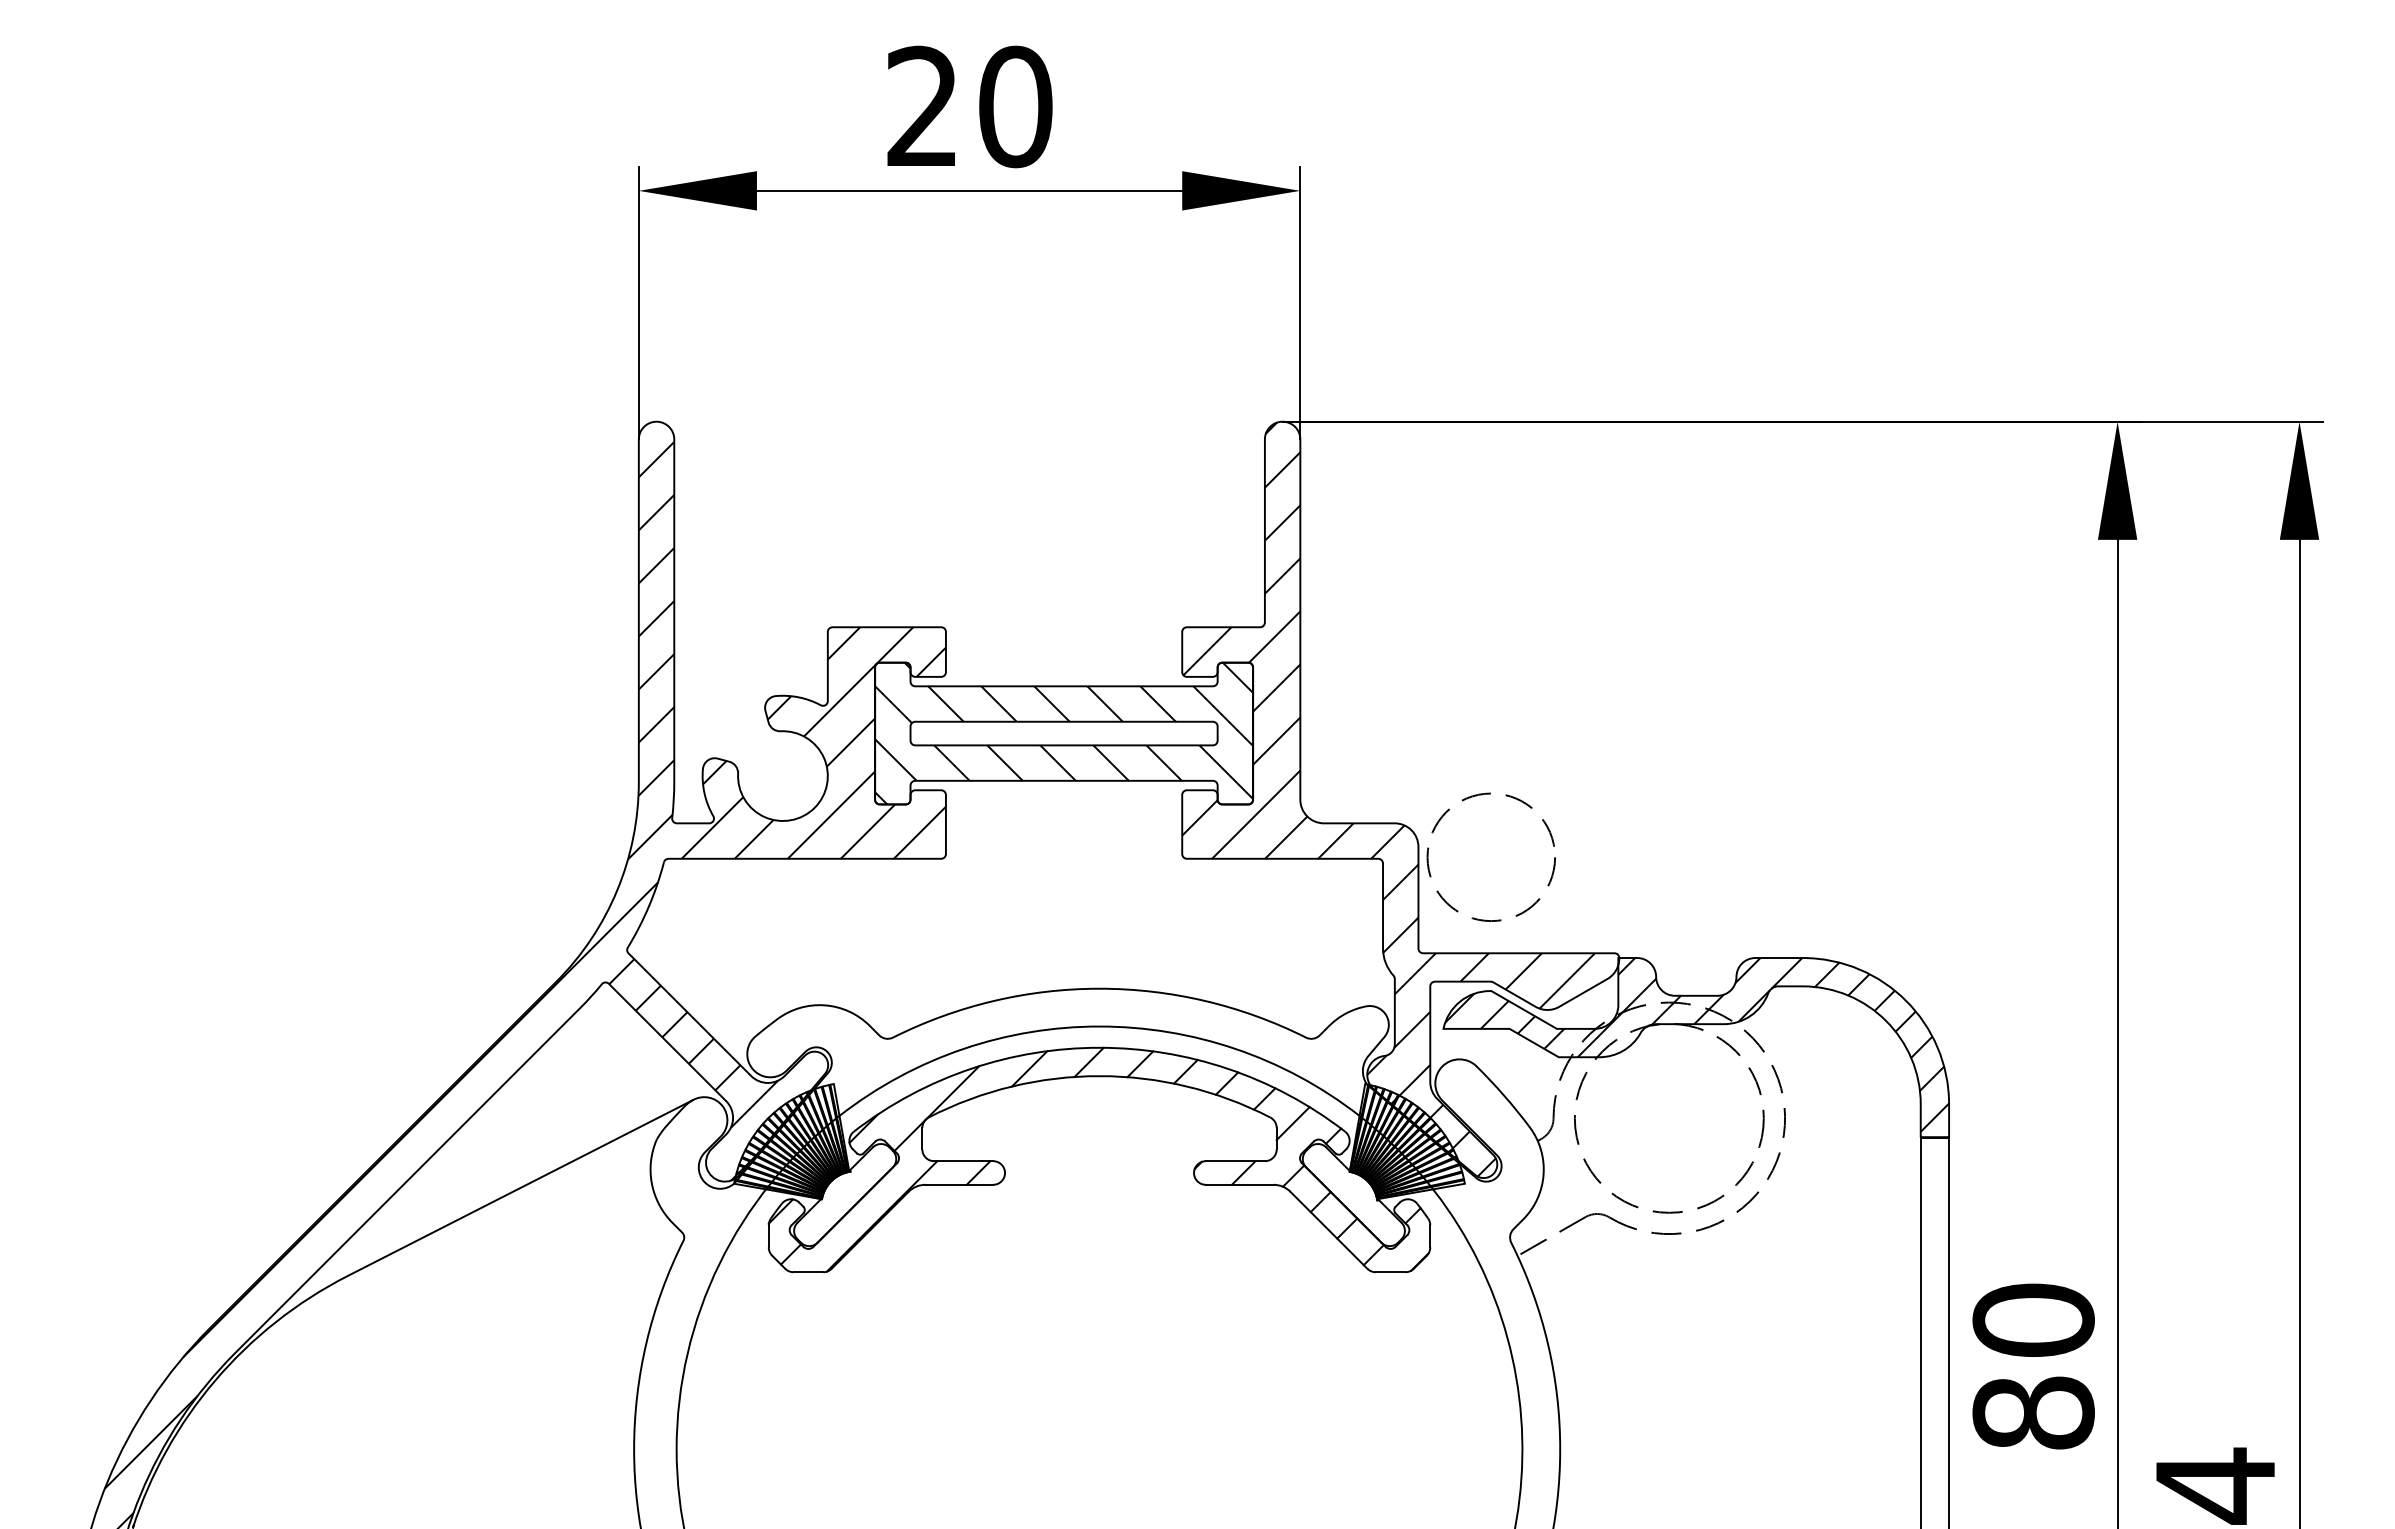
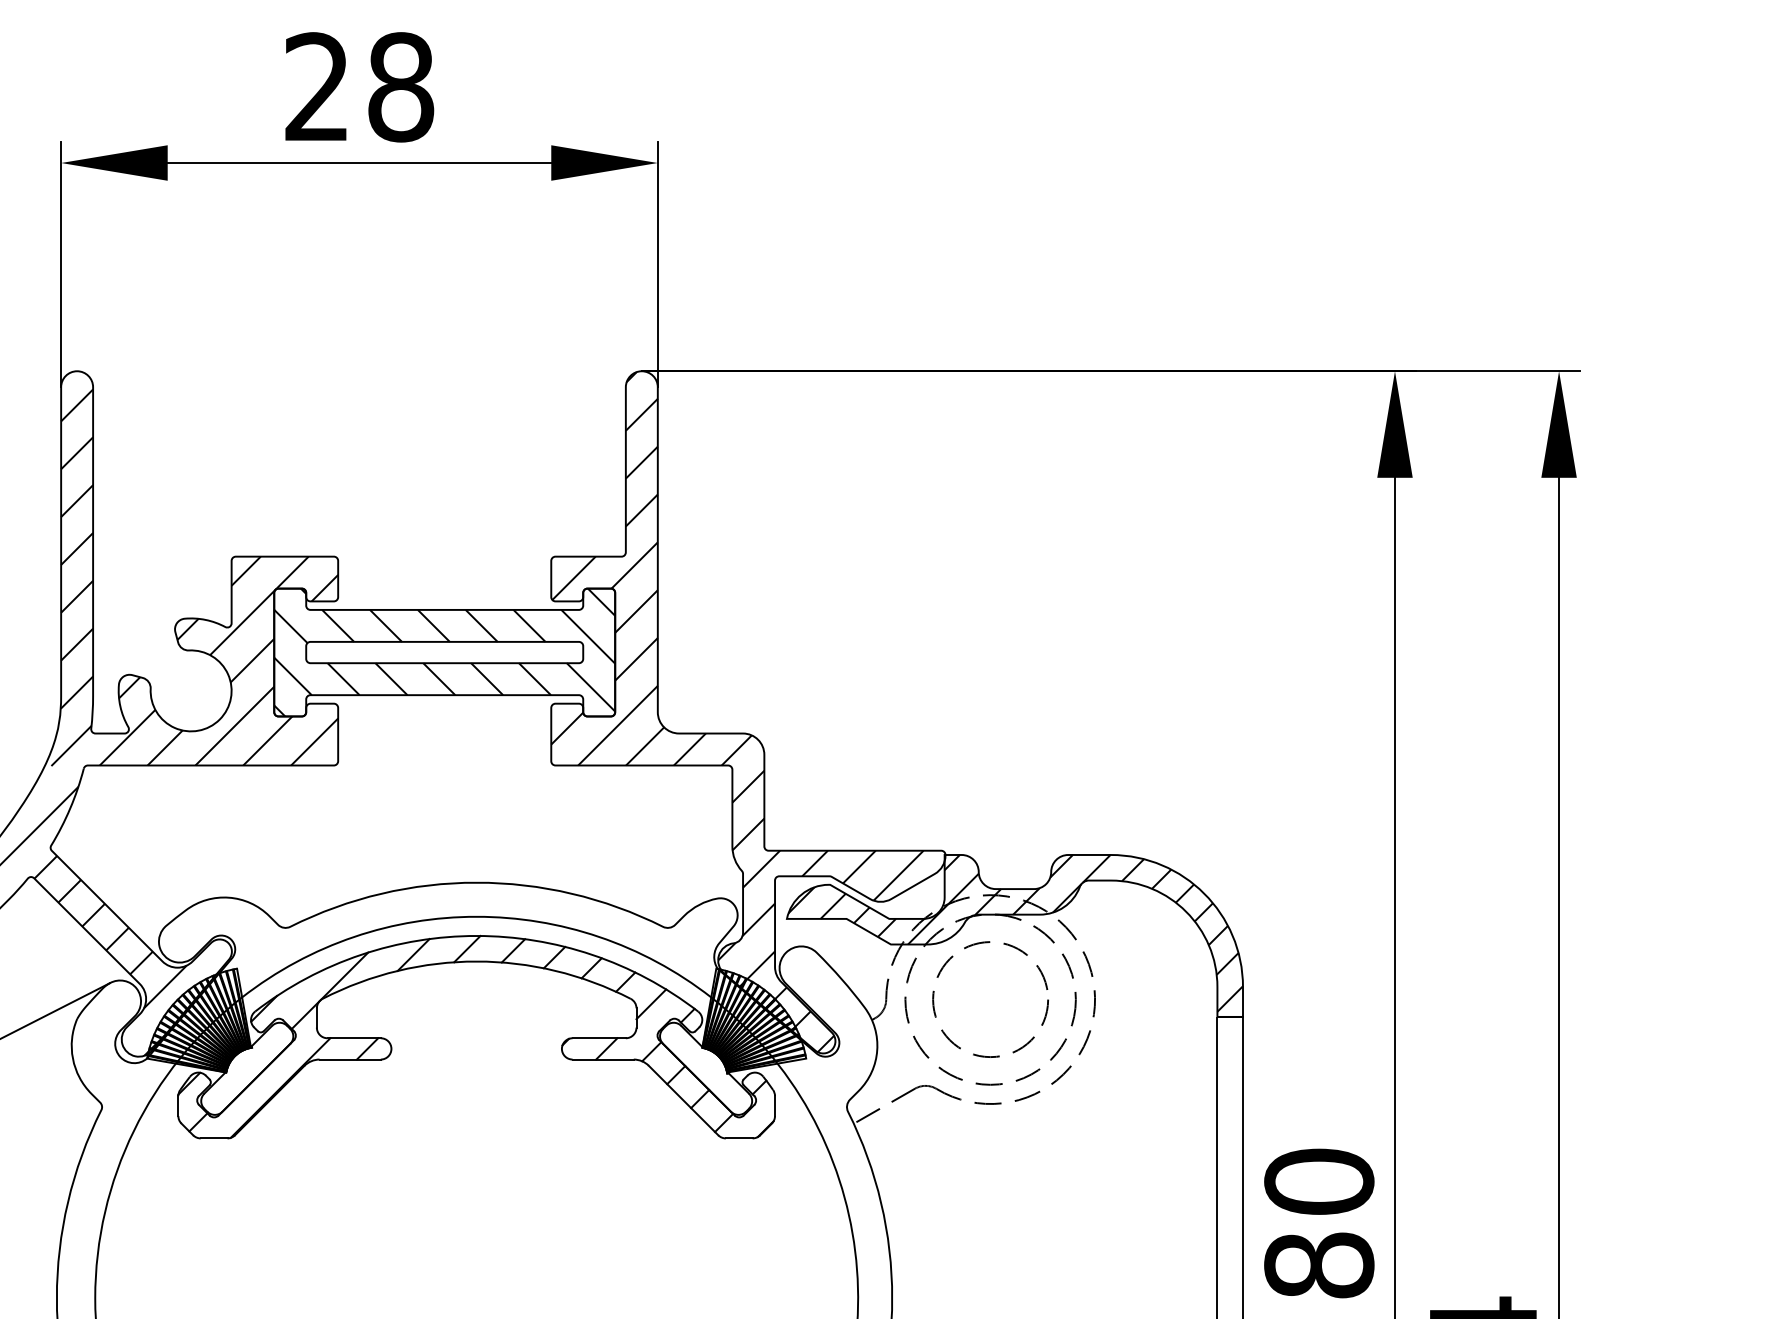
text: (1015, 106) -> (400, 86), 20 -> 28
circle: (1490, 856) -> (989, 998), moved

